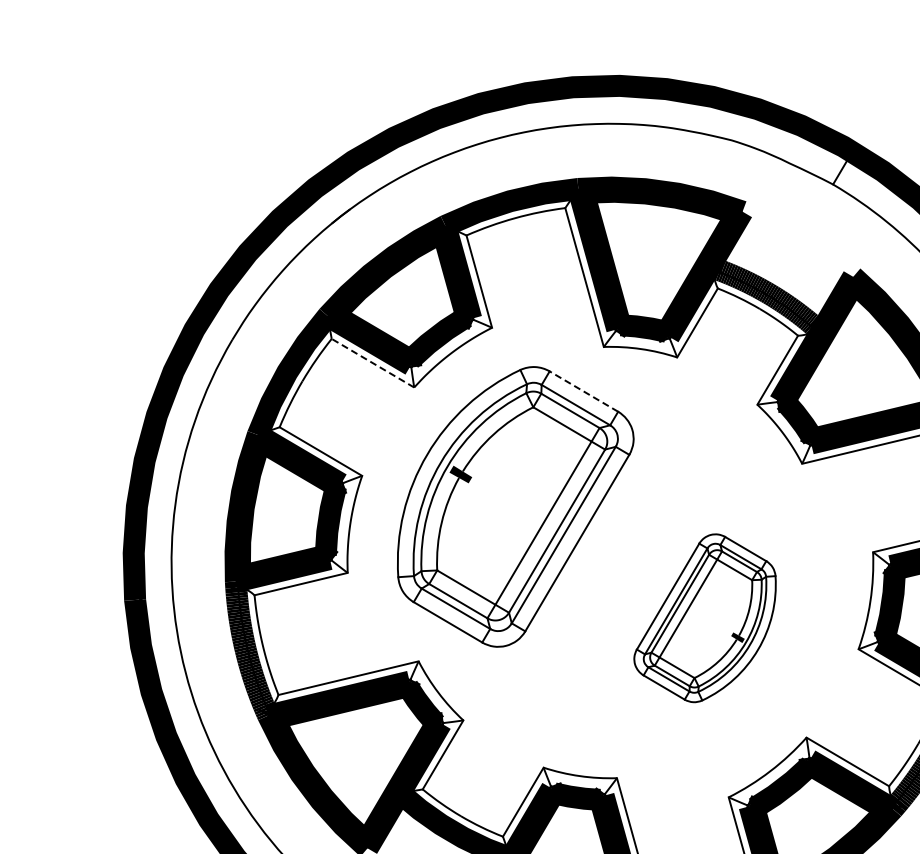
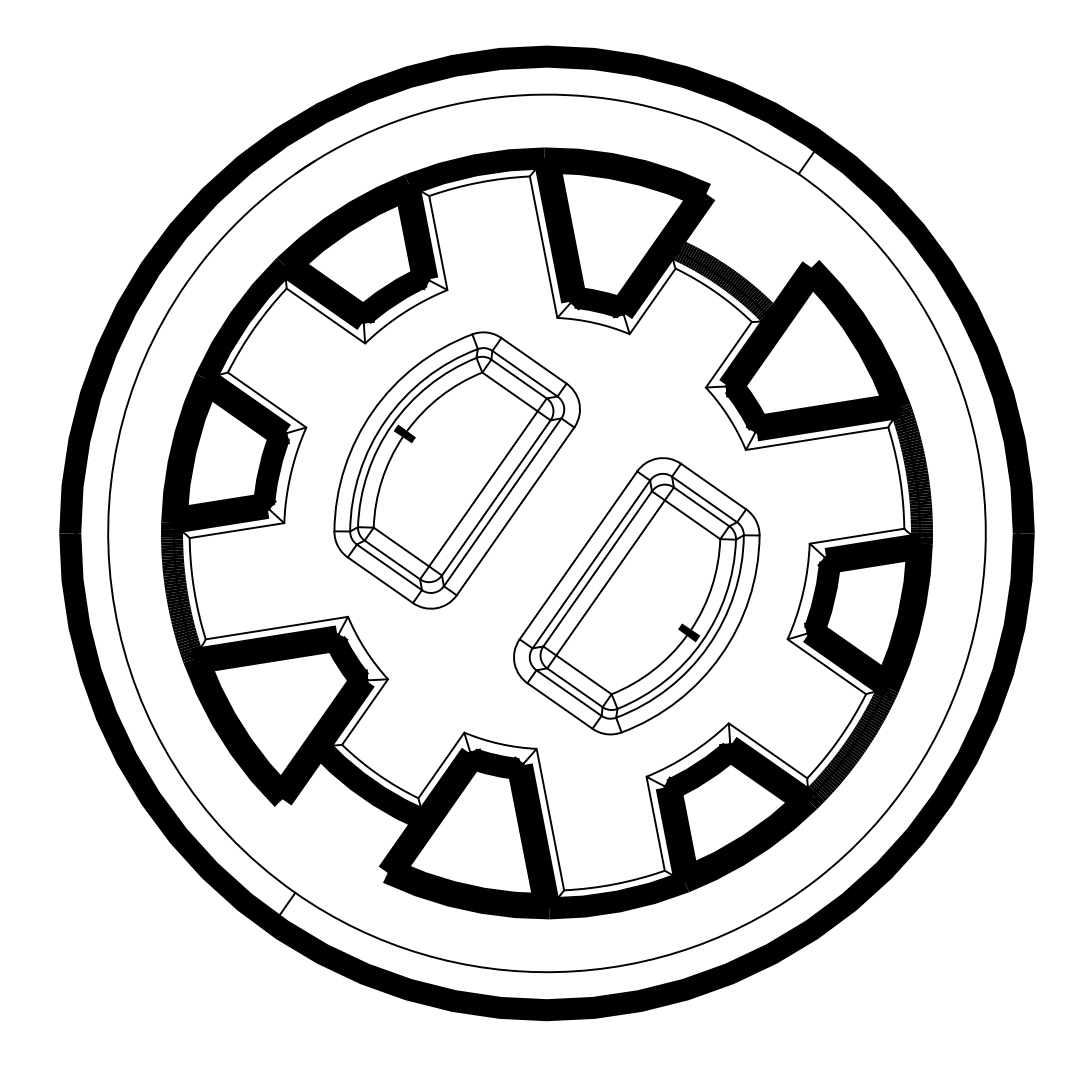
line: (372, 363) -> (325, 316), dashed -> solid
line: (584, 391) -> (534, 360), dashed -> solid
part: (704, 618) -> (636, 596), size x1.67

